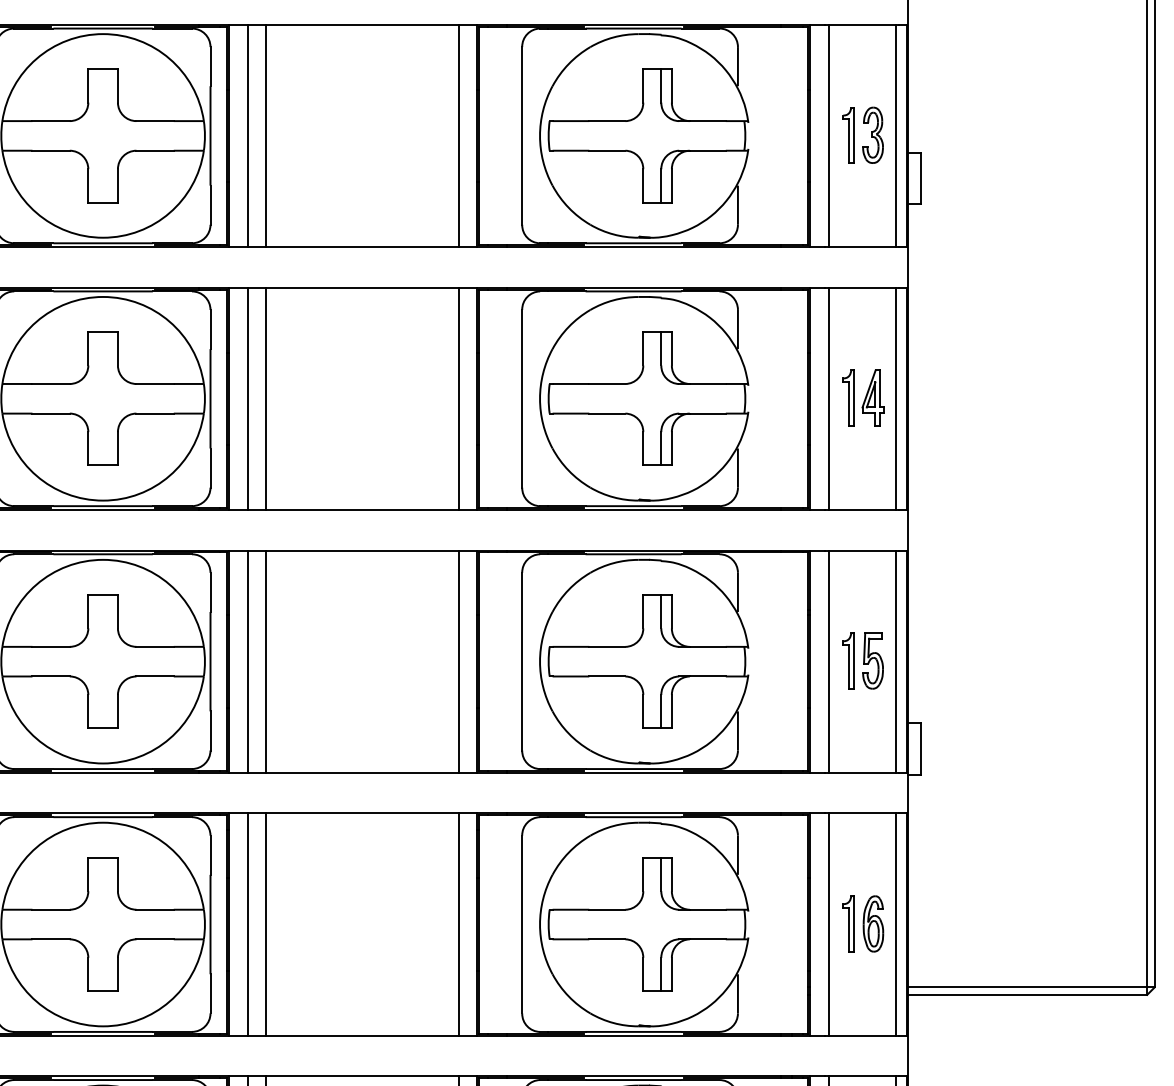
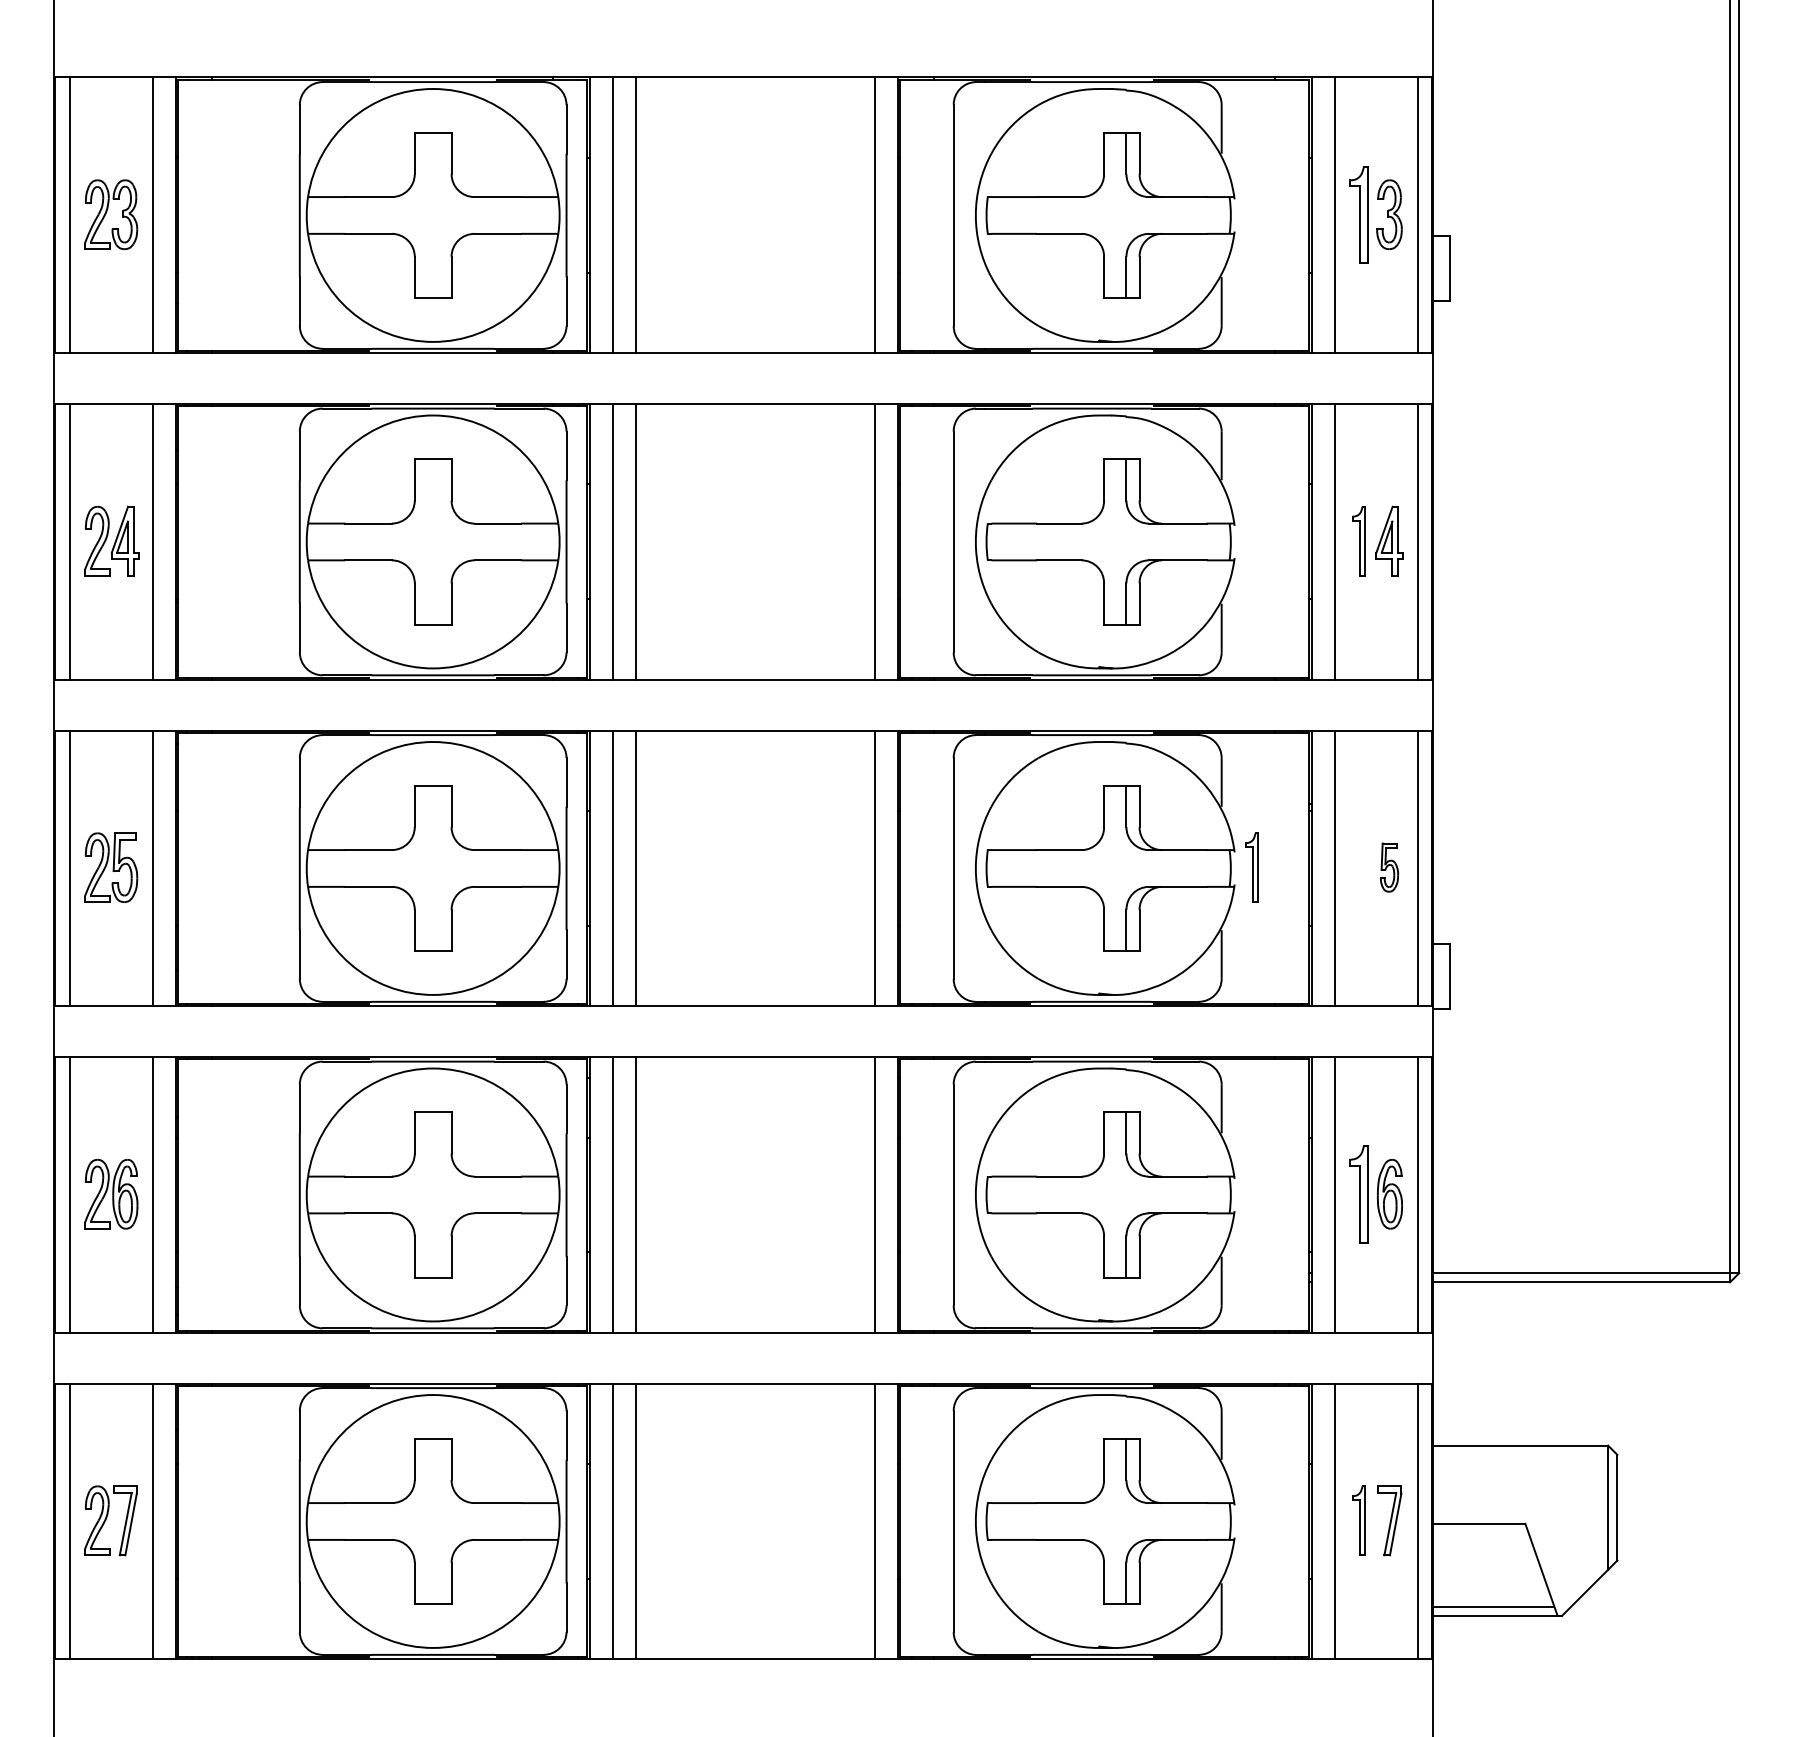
part: (848, 135) -> (1358, 214), size x1.4
part: (848, 660) -> (1251, 867), moved
part: (873, 660) -> (1389, 867), size x0.7
part: (848, 924) -> (1358, 1194), size x1.4

